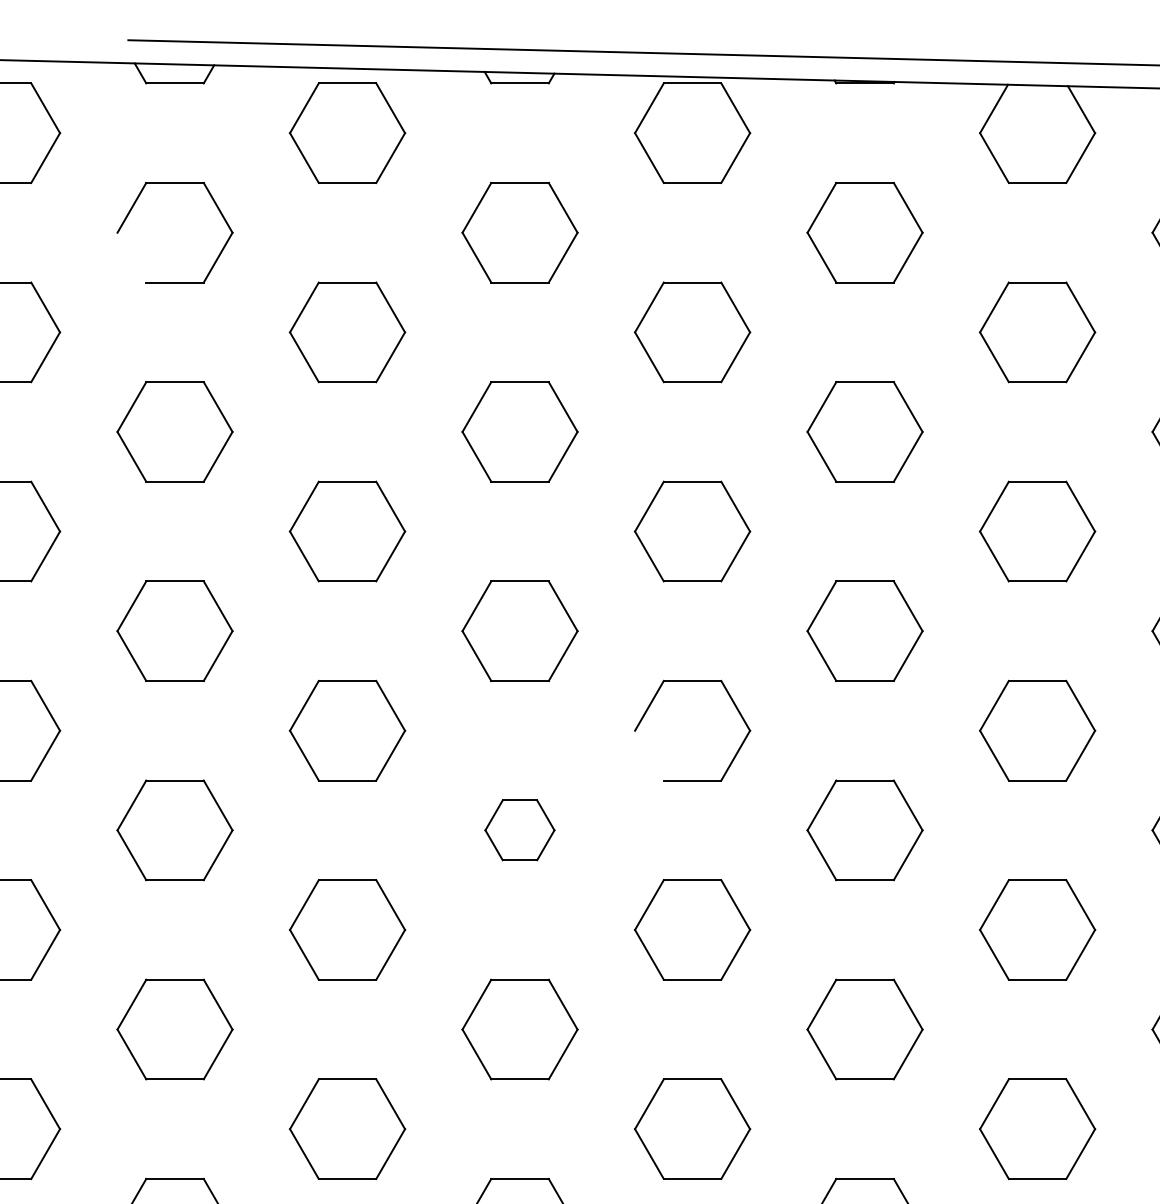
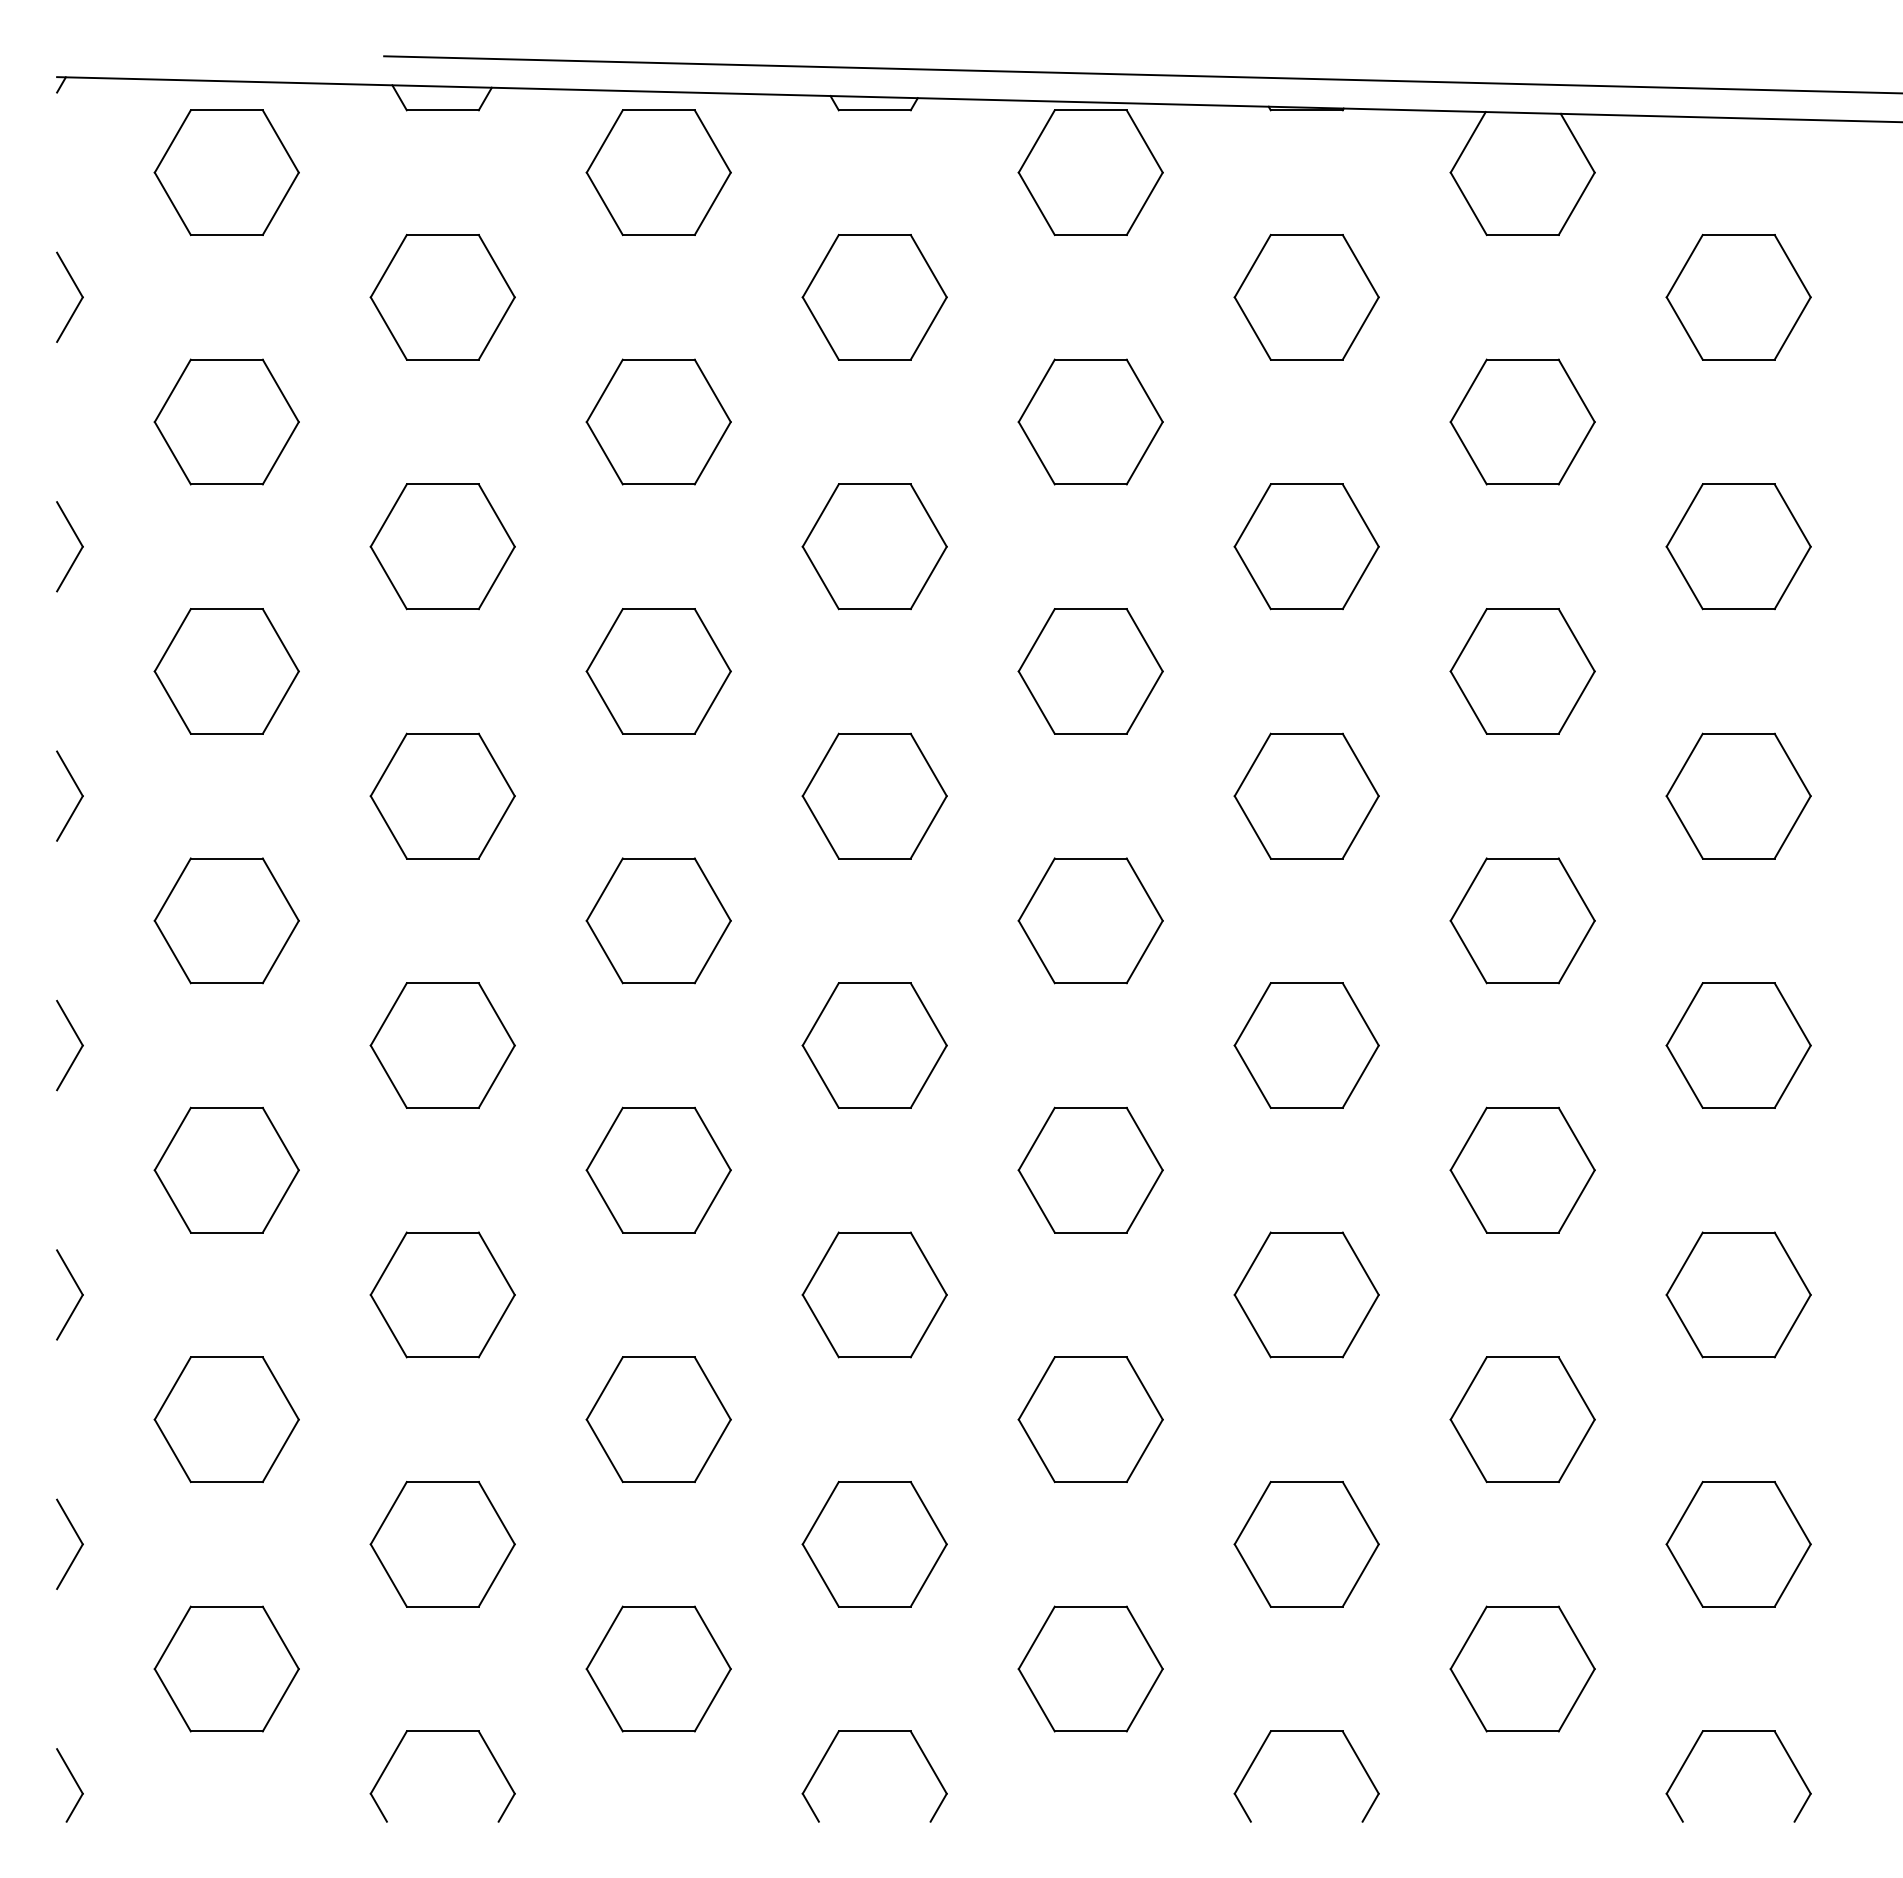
line: (131, 257) -> (388, 328), added
line: (649, 755) -> (1036, 951), added
part: (519, 830) -> (874, 1045), size x1.67

